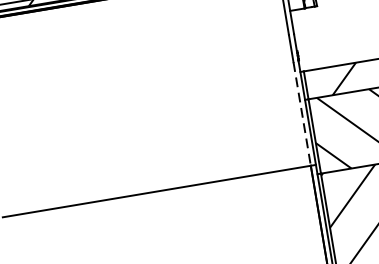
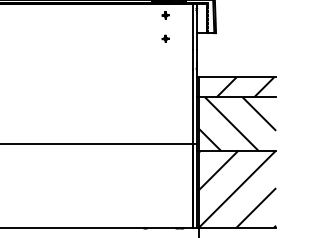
part: (248, 25) -> (165, 38), added
line: (301, 114) -> (192, 107), dashed -> solid

